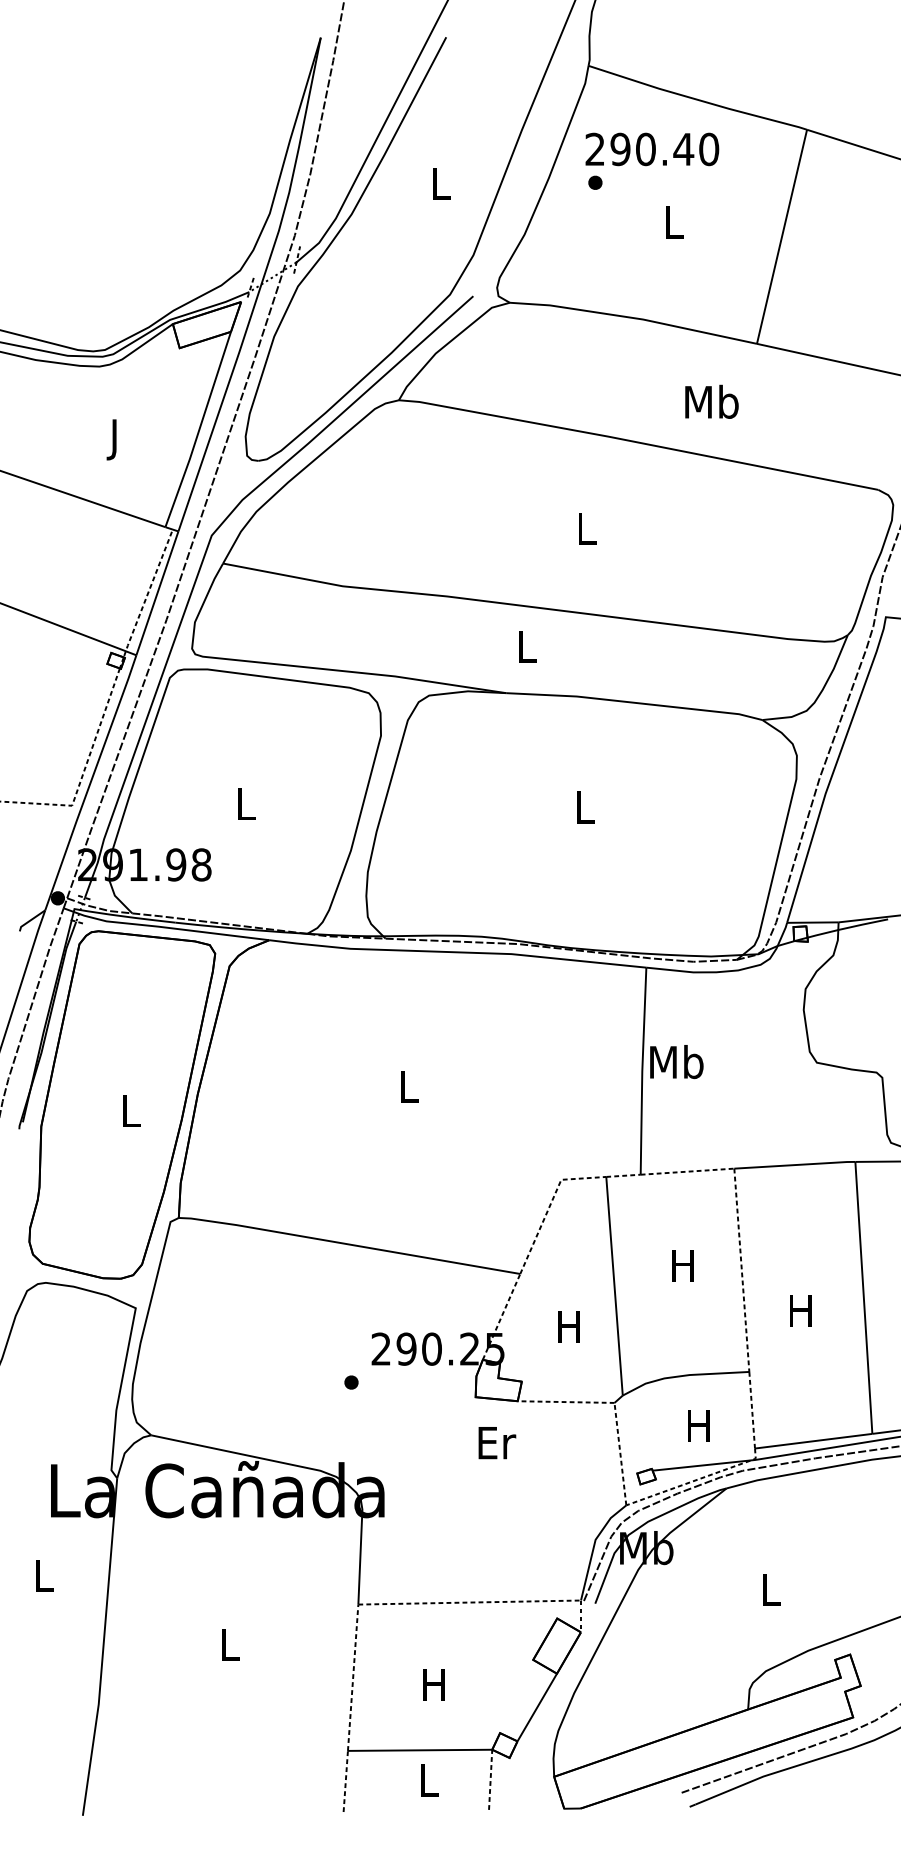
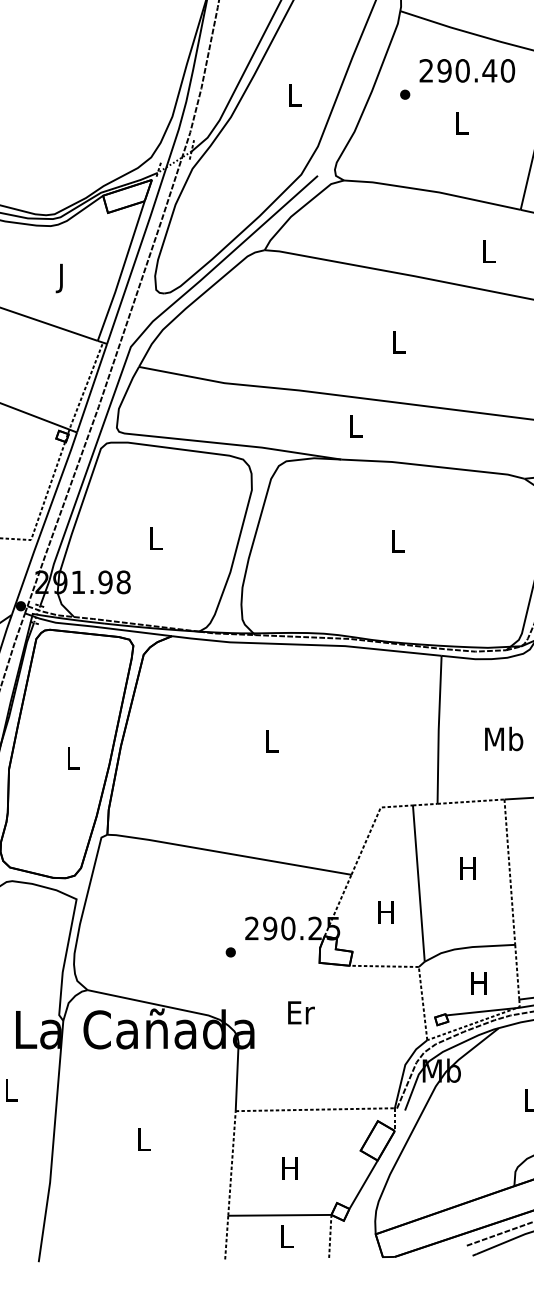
text: (652, 149) -> (467, 70), moved
text: (711, 401) -> (488, 251), Mb -> L
text: (676, 1062) -> (503, 739), moved
text: (497, 1443) -> (301, 1013), moved

